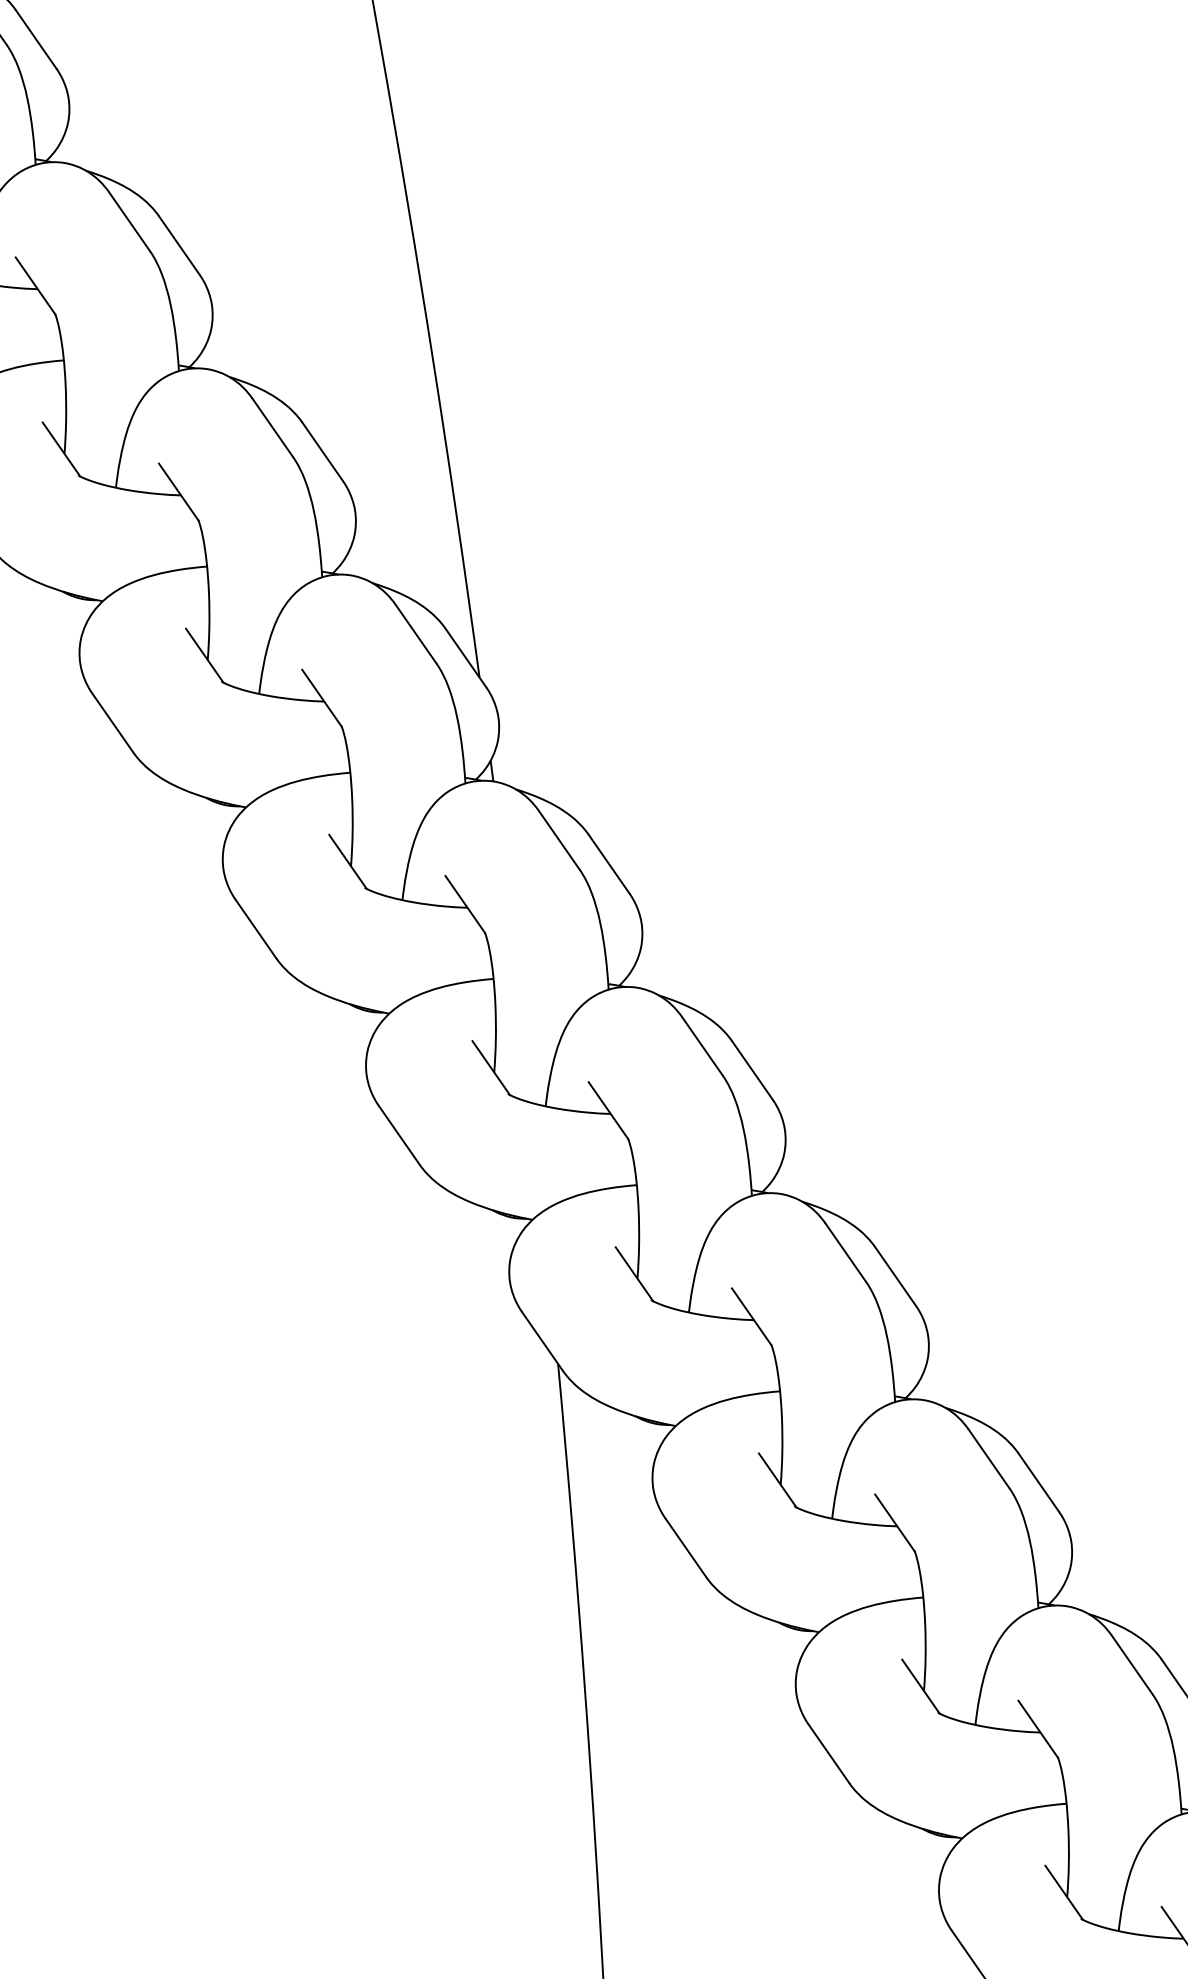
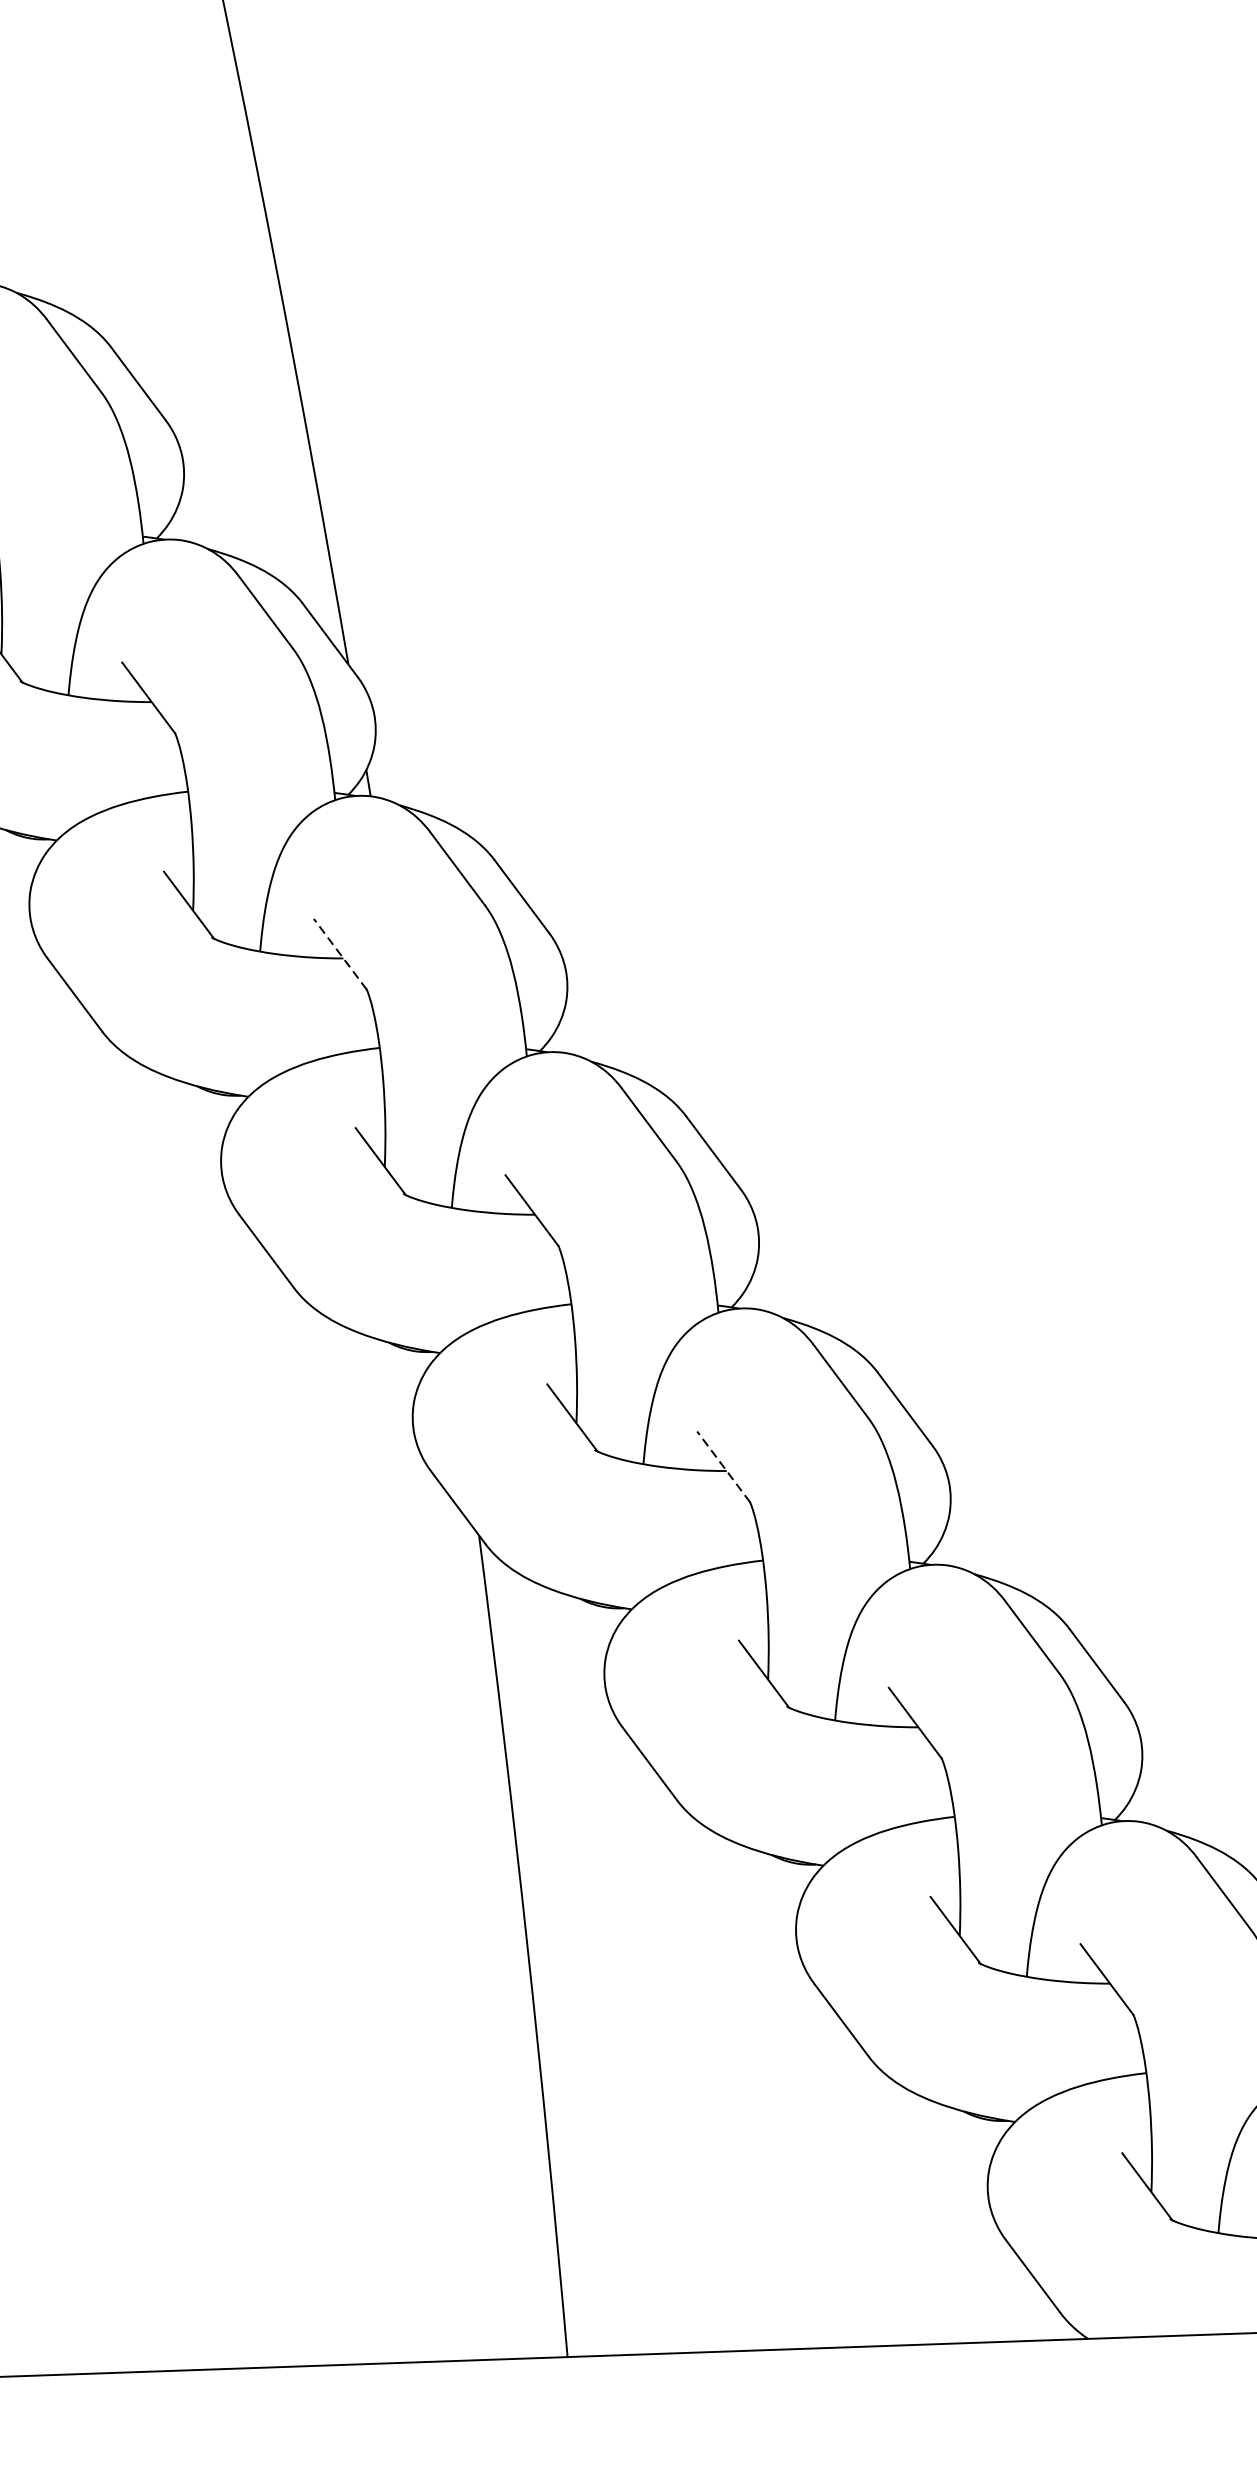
line: (465, 904) -> (340, 954), solid -> dashed
line: (751, 1316) -> (723, 1466), solid -> dashed

